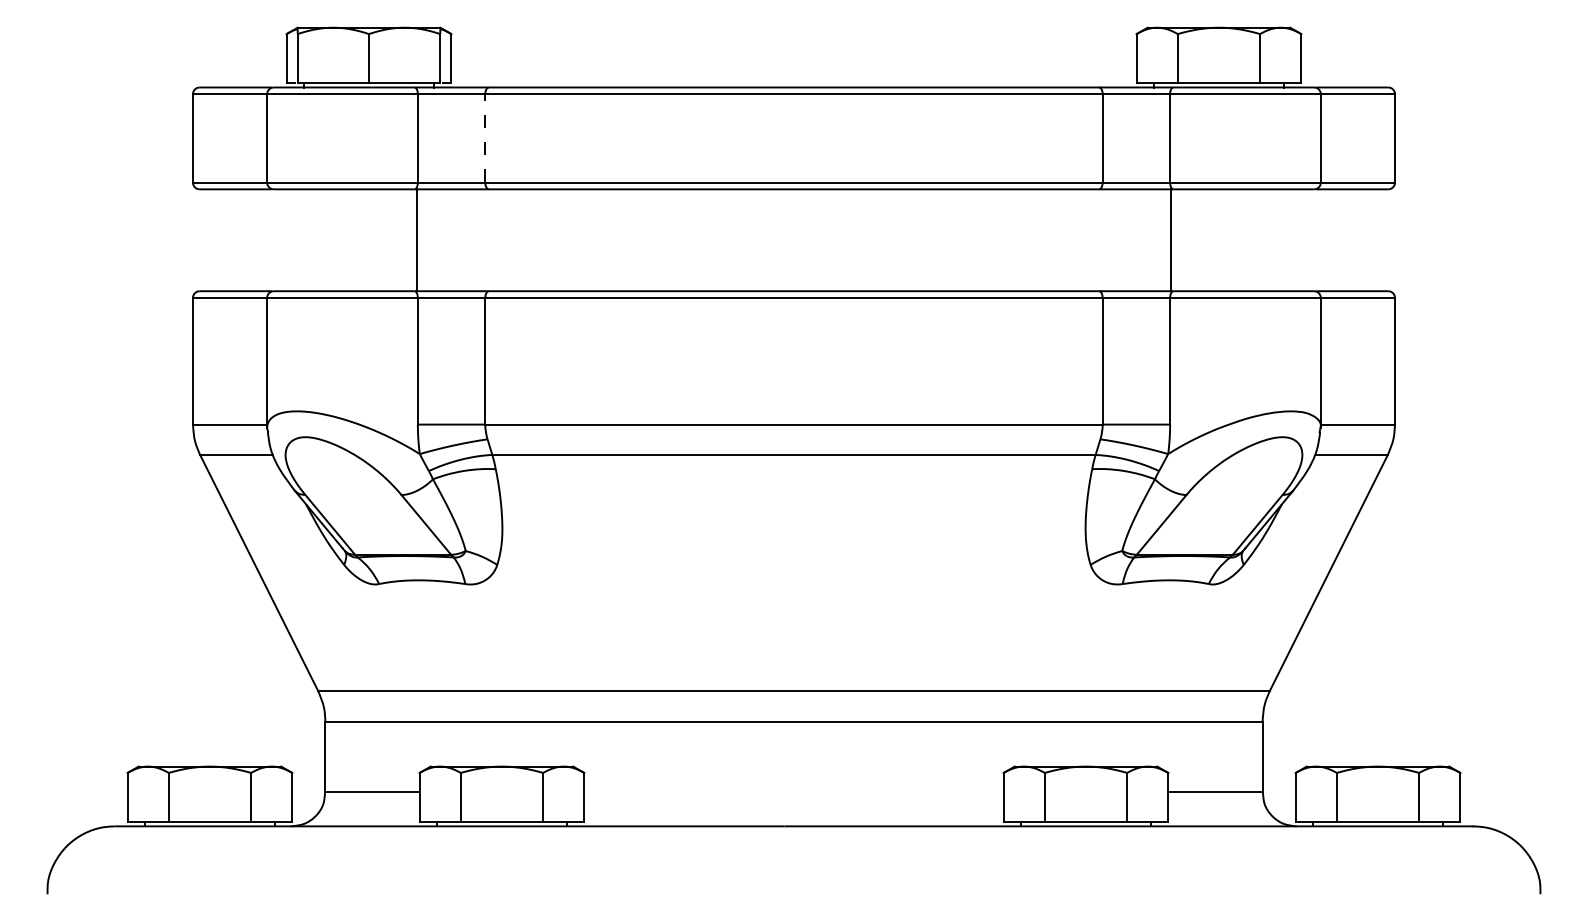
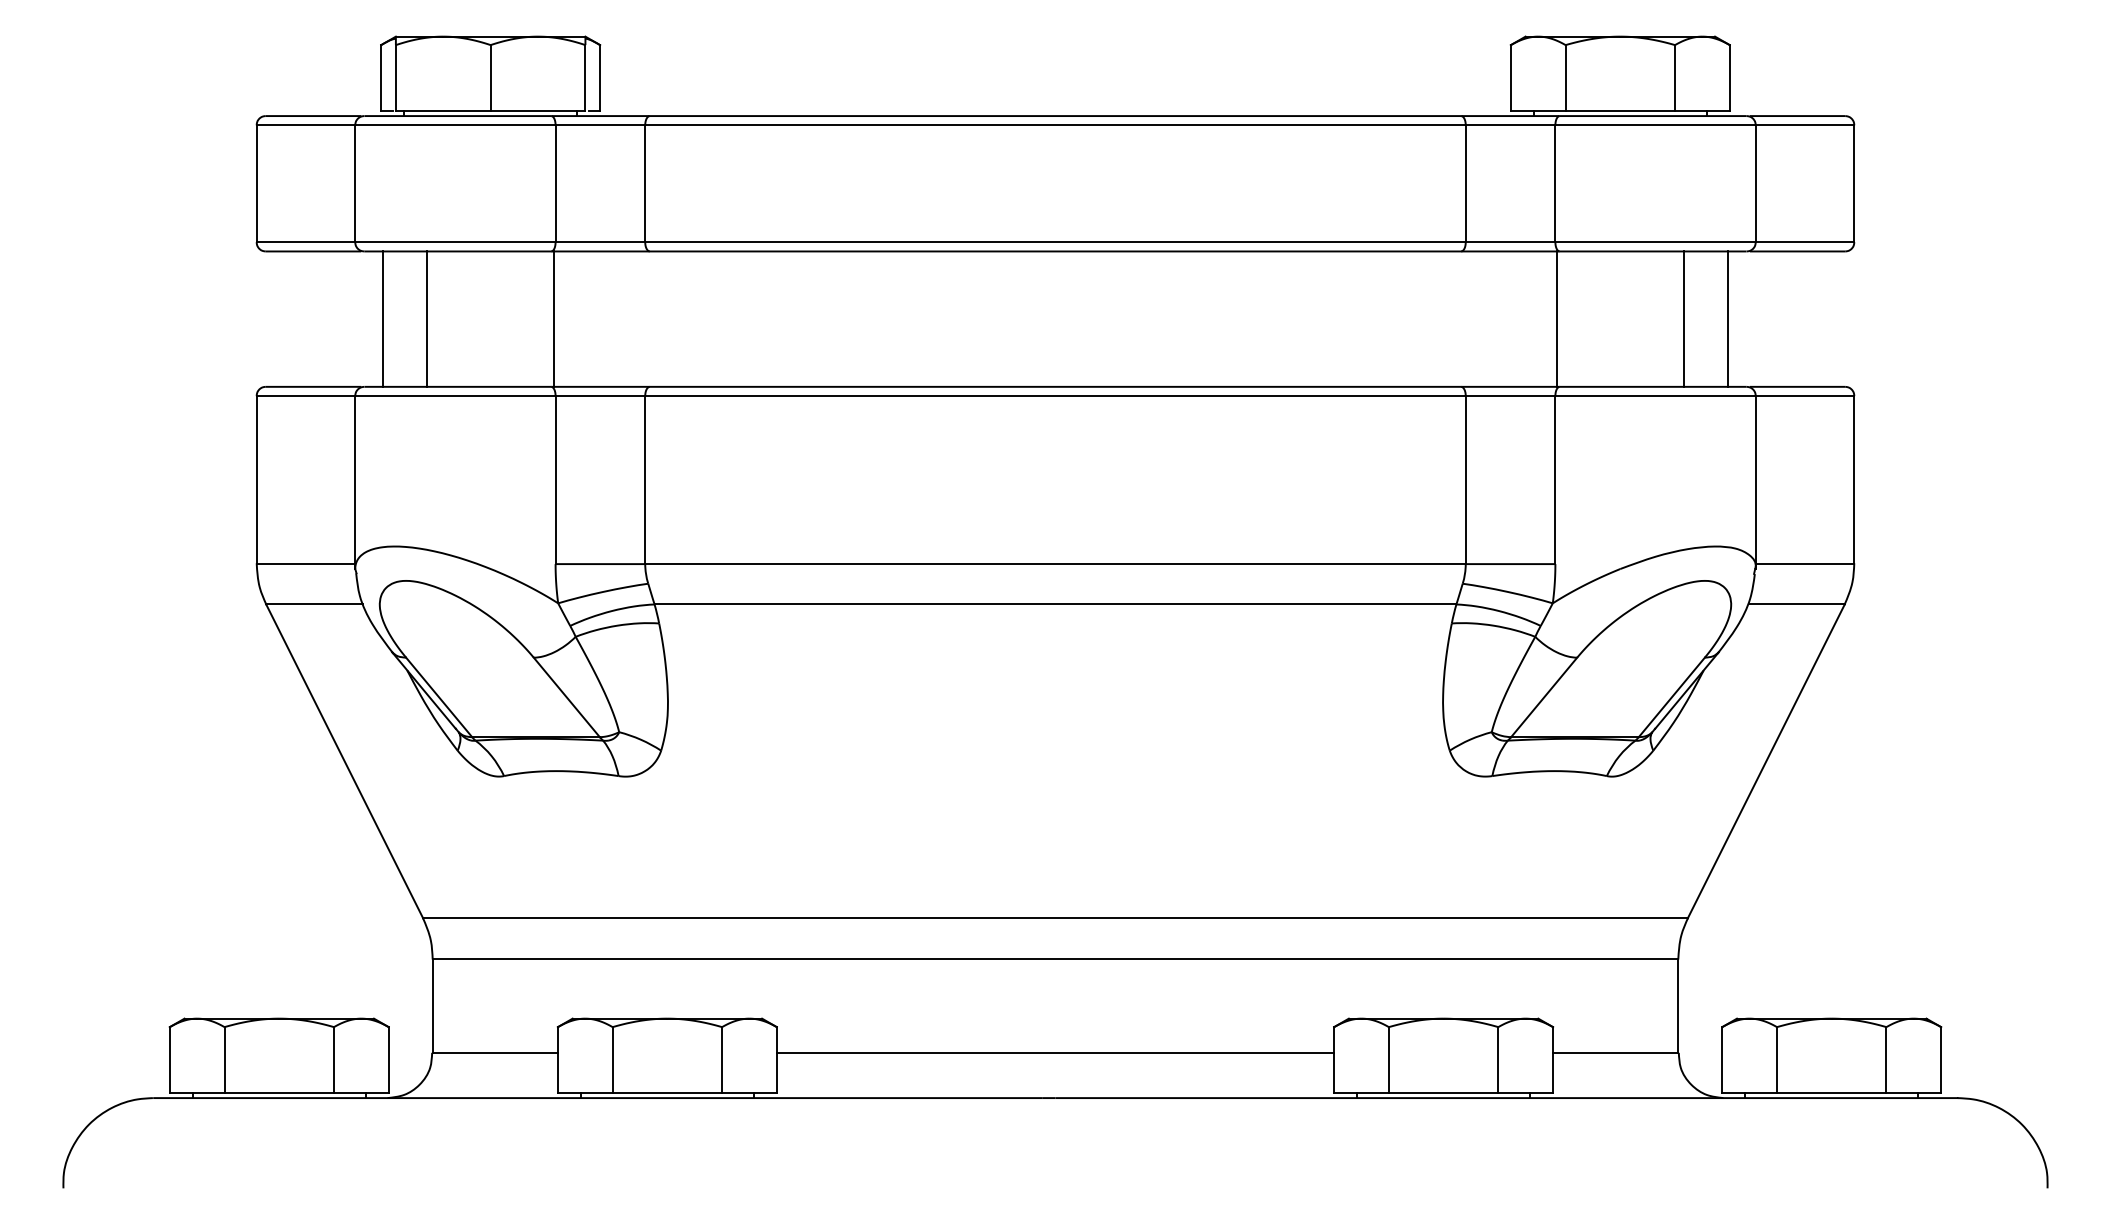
line: (485, 138) -> (645, 183), dashed -> solid
line: (288, 239) -> (383, 318), added
line: (321, 239) -> (427, 318), added
line: (1266, 239) -> (1683, 318), added
line: (1299, 239) -> (1727, 318), added
line: (794, 792) -> (1055, 1052), added

